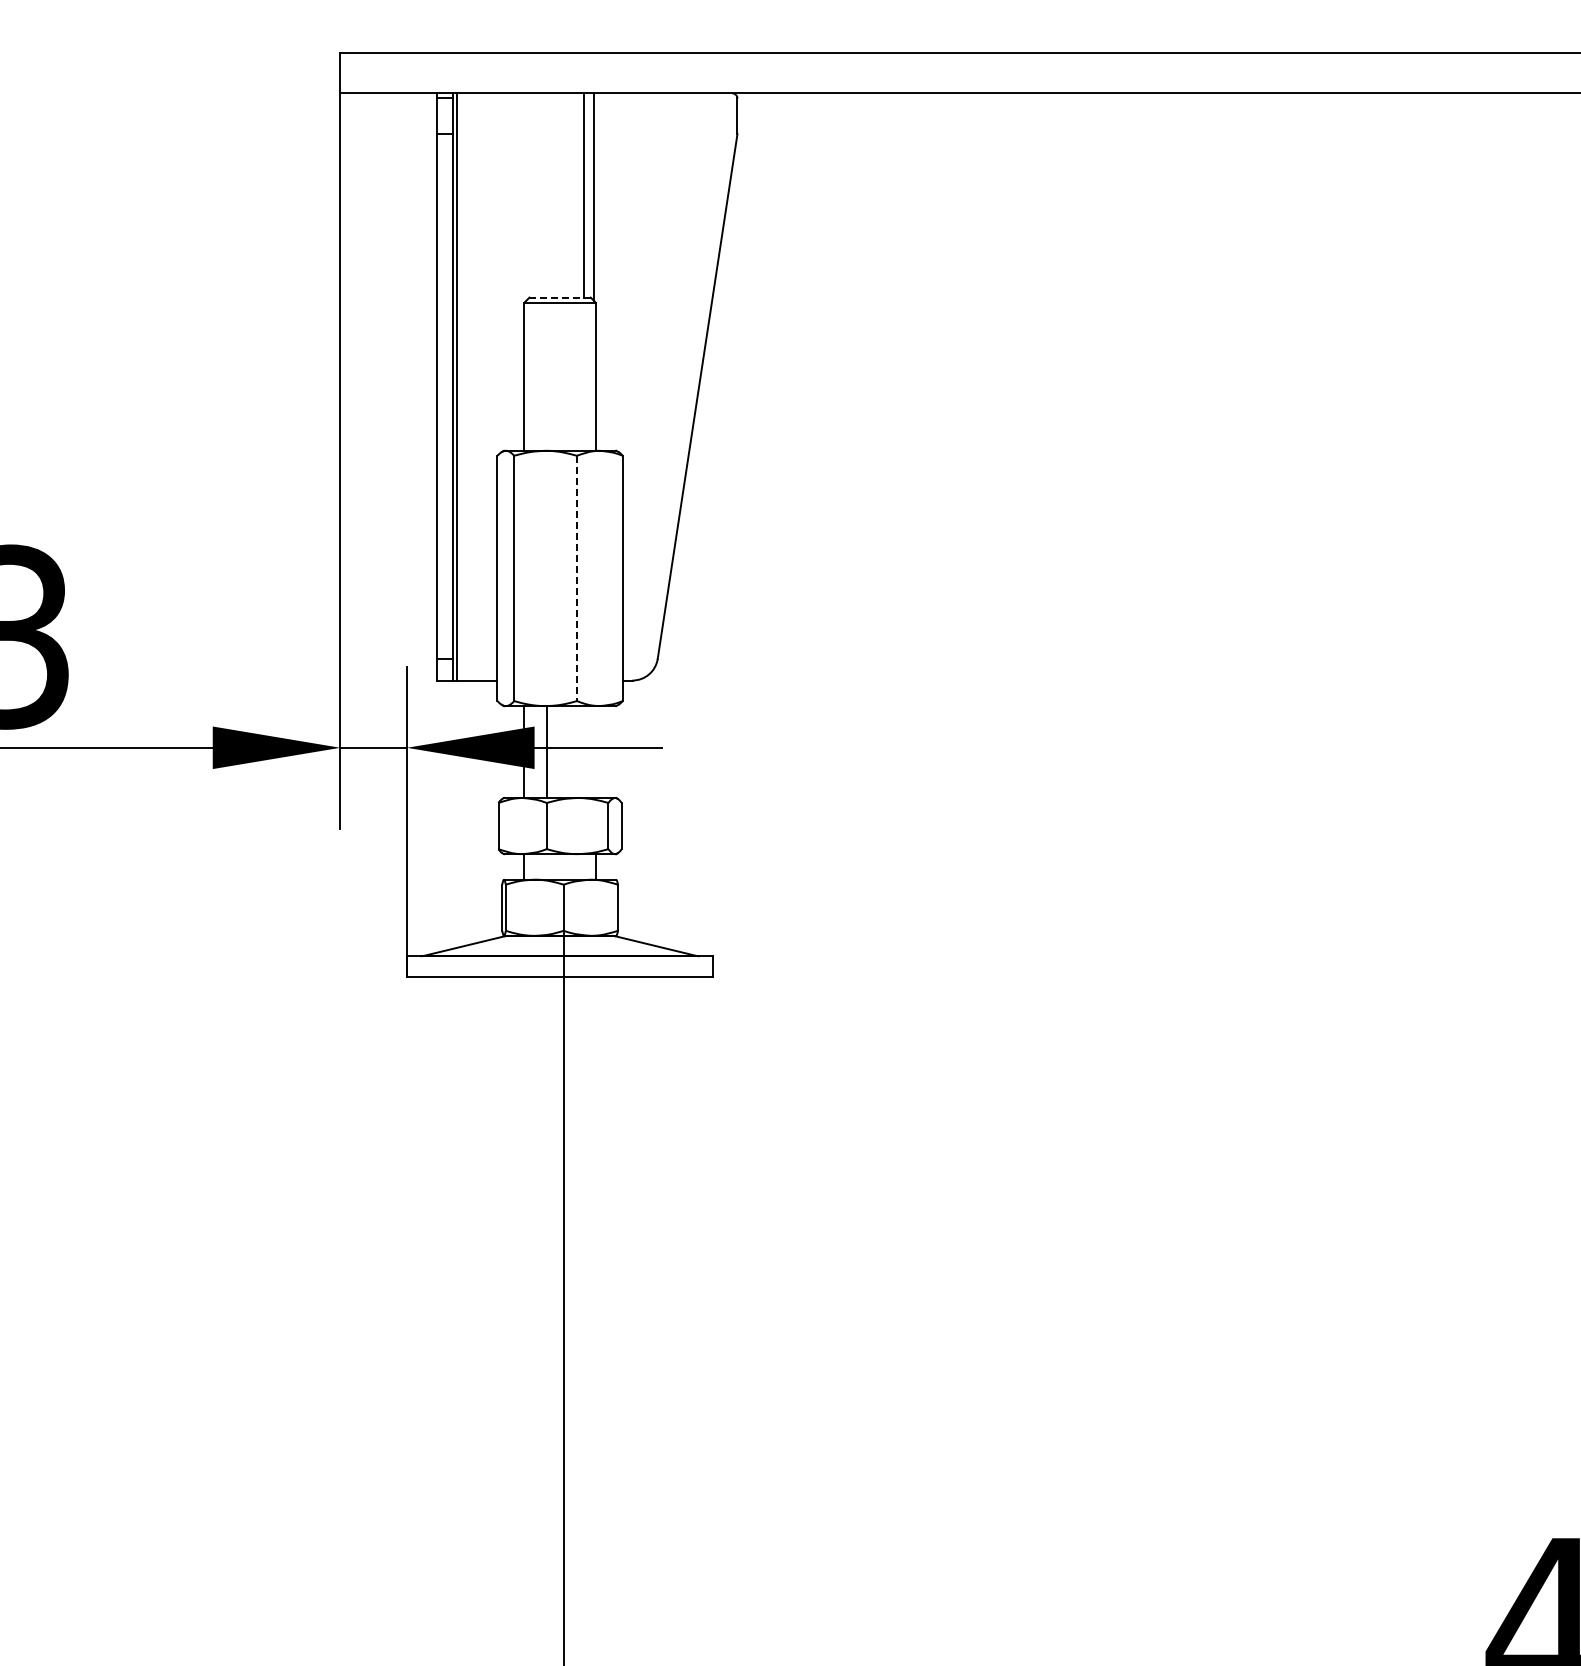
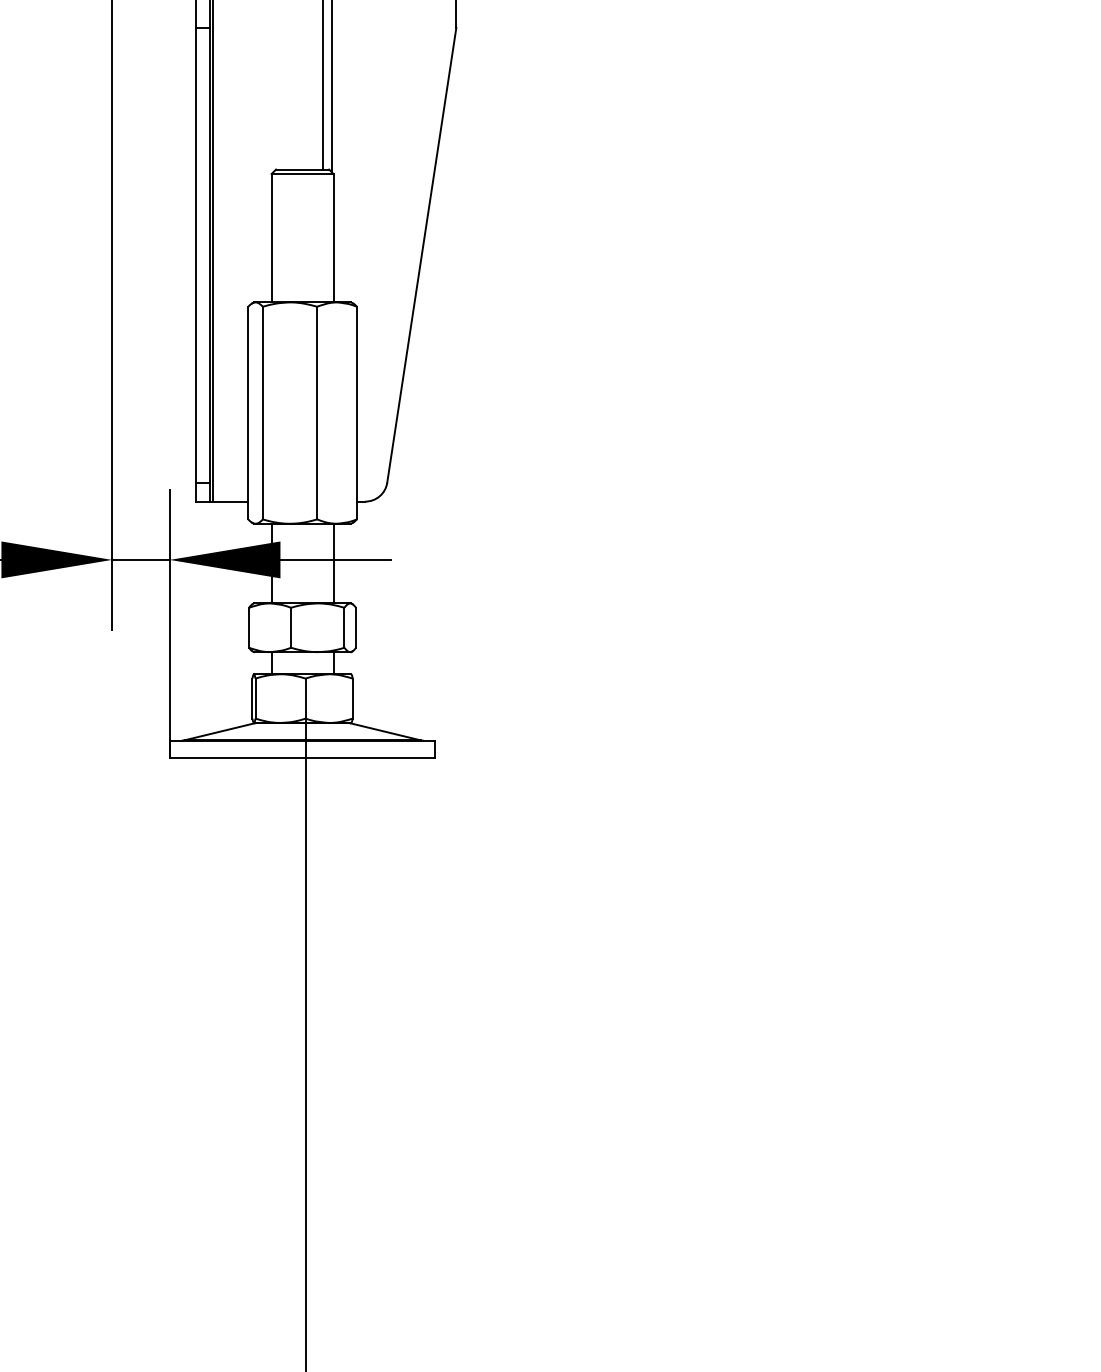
line: (560, 297) -> (302, 169), dashed -> solid
line: (576, 578) -> (316, 413), dashed -> solid
line: (546, 751) -> (333, 563), moved

